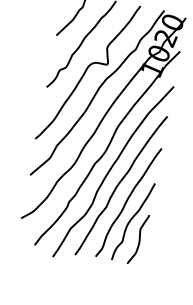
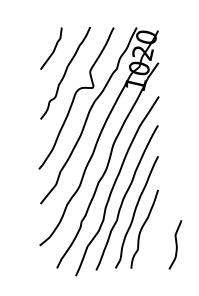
curve: (138, 239) -> (175, 244), moved

